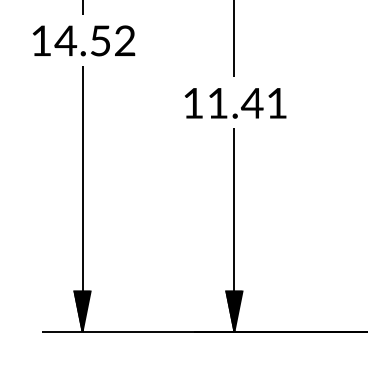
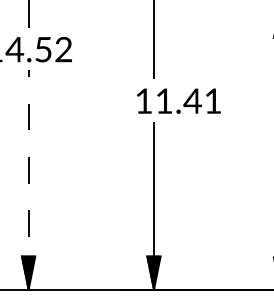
text: (235, 103) -> (178, 101), moved
line: (82, 198) -> (28, 179), solid -> dashed

